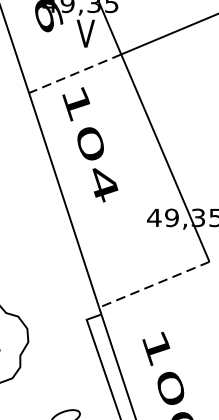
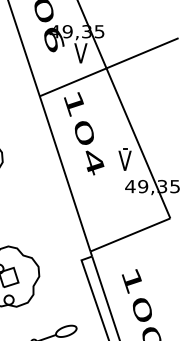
line: (75, 73) -> (73, 82), dashed -> solid
part: (146, 180) -> (124, 159), added
line: (154, 284) -> (130, 234), dashed -> solid

